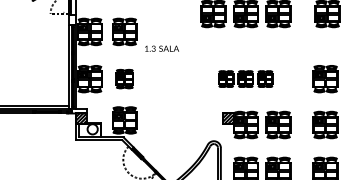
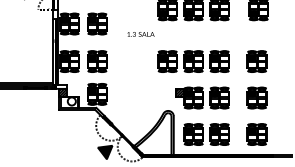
text: (161, 48) -> (140, 34), moved
part: (124, 79) -> (97, 61), size x1.43
part: (245, 79) -> (193, 61), size x1.67

